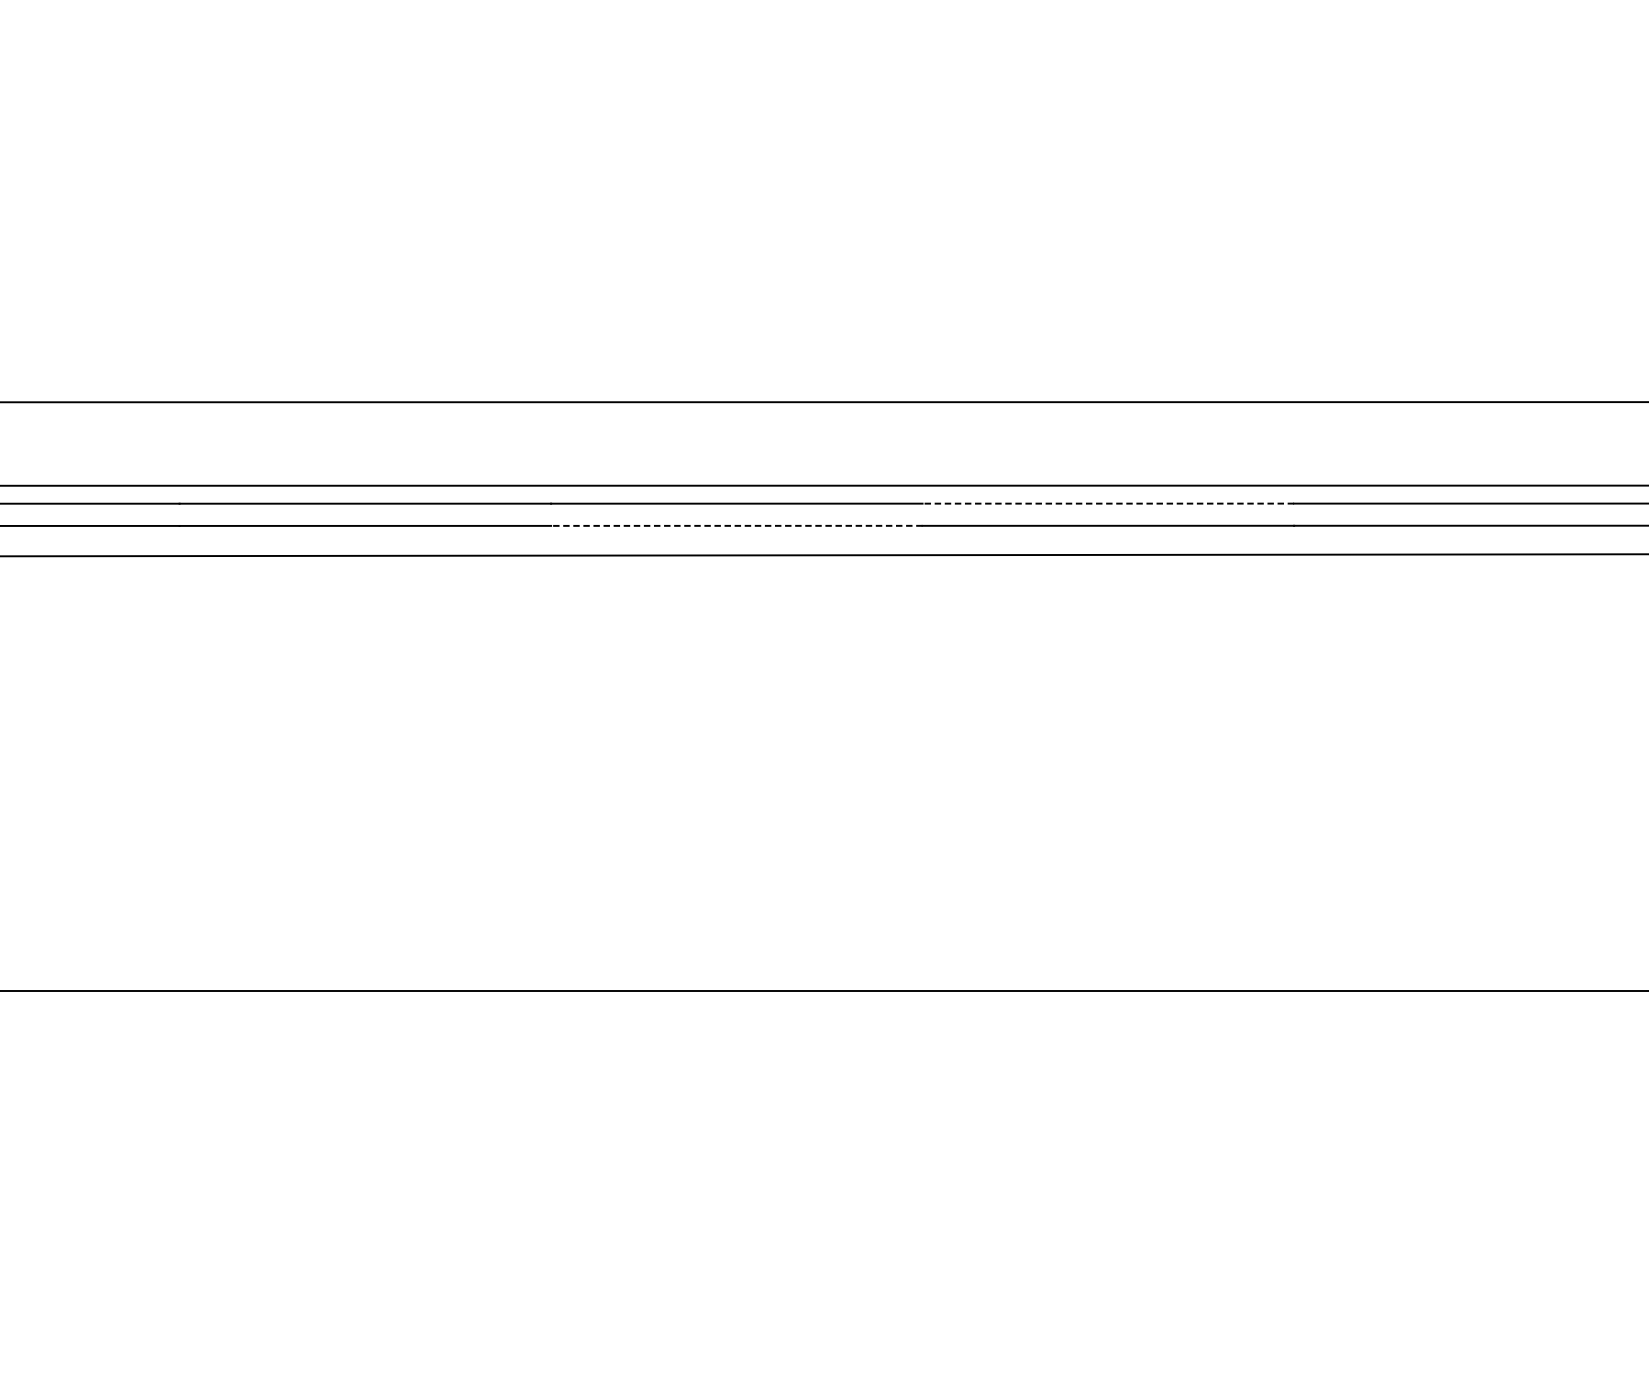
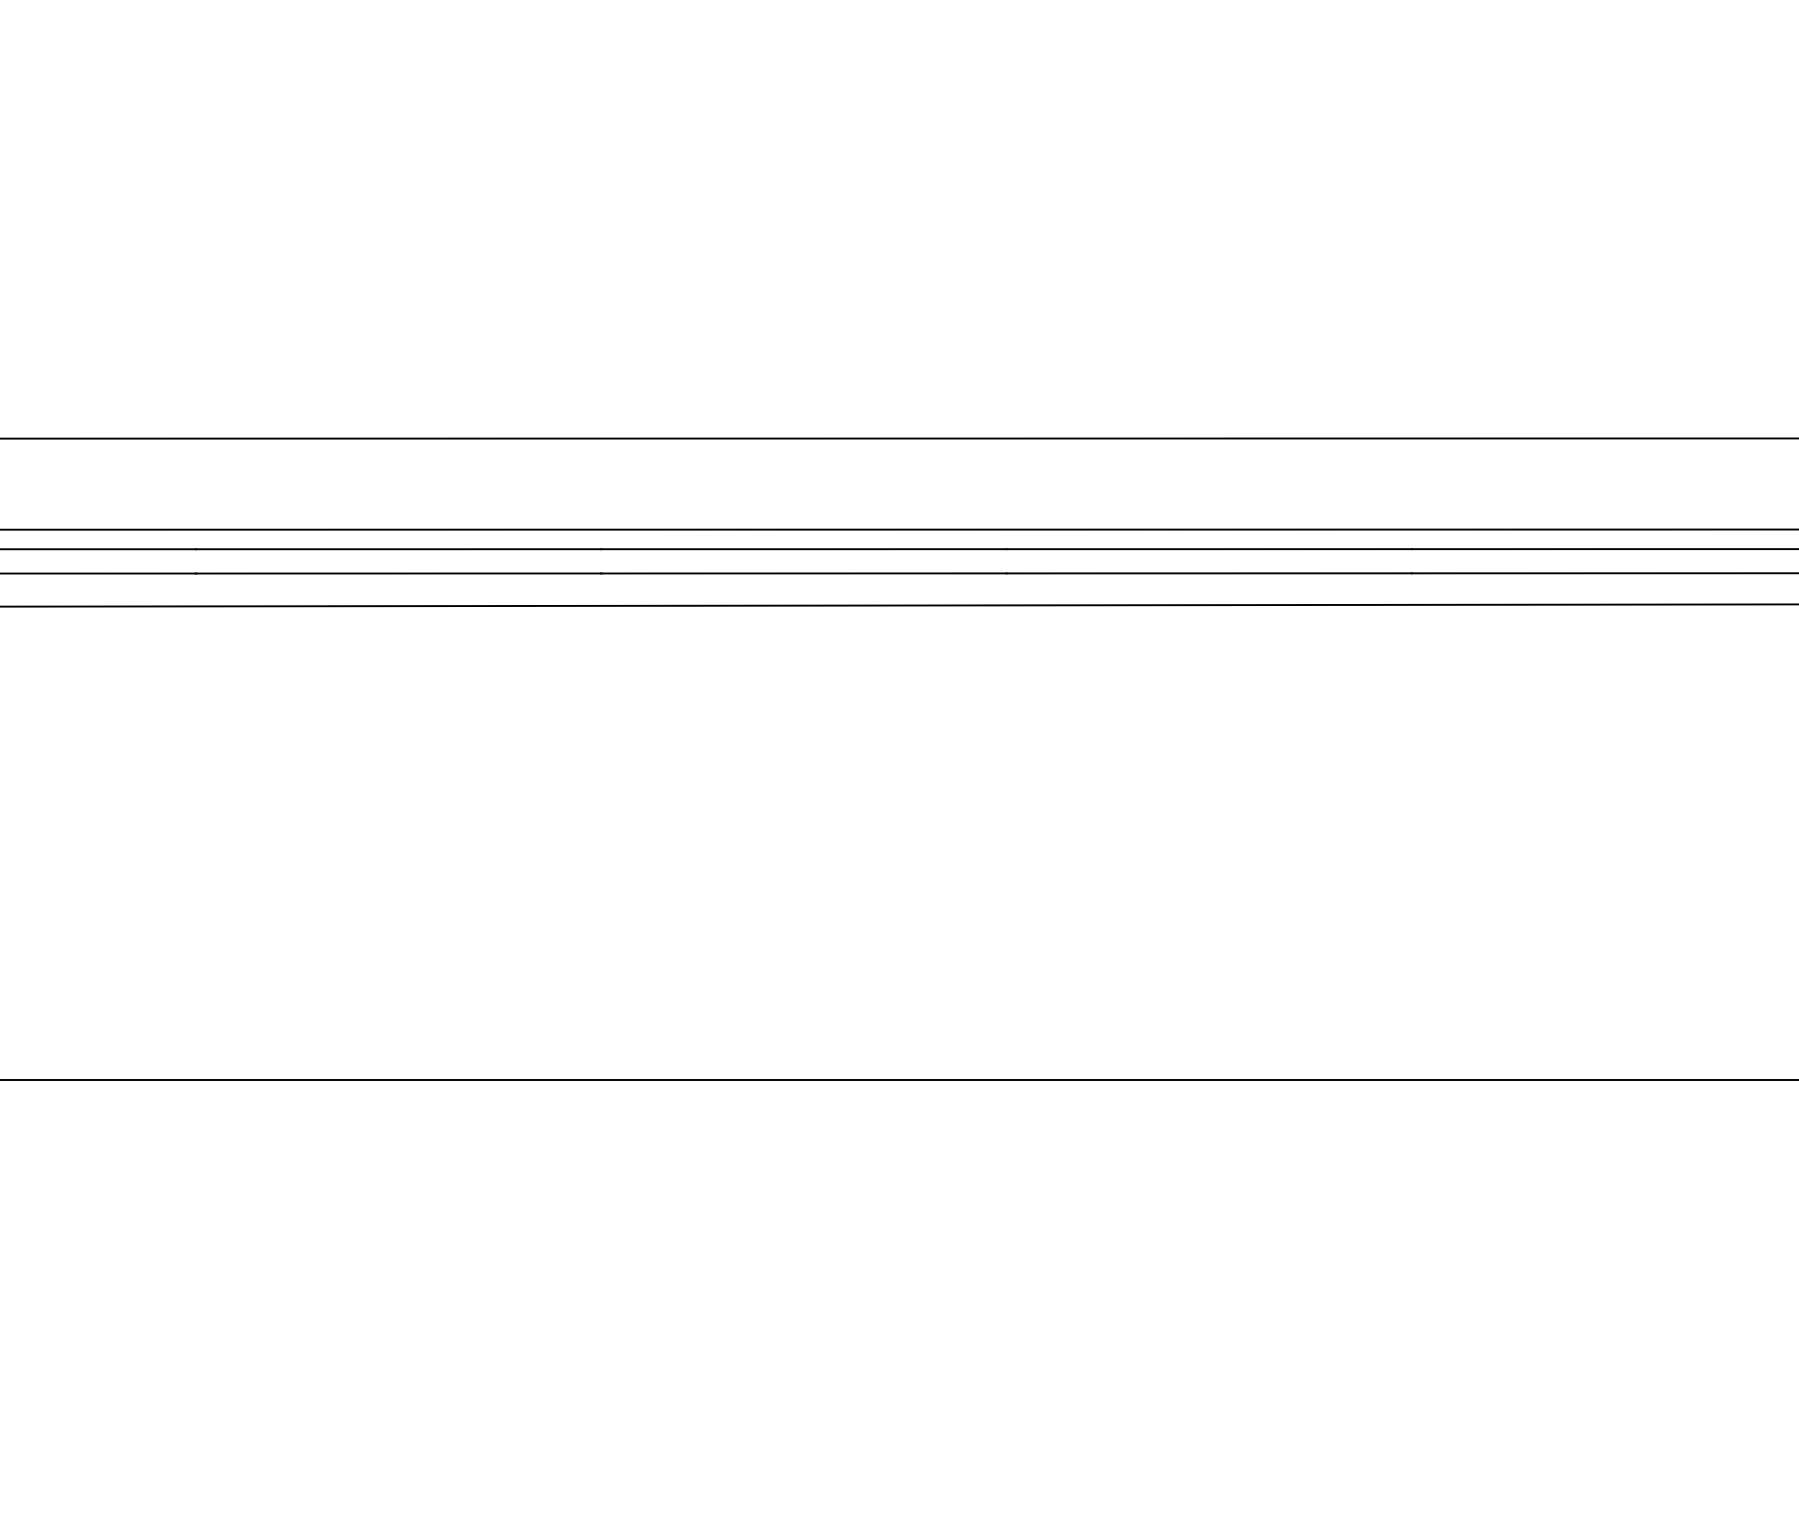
line: (1108, 503) -> (1209, 549), dashed -> solid
line: (736, 525) -> (803, 573), dashed -> solid

